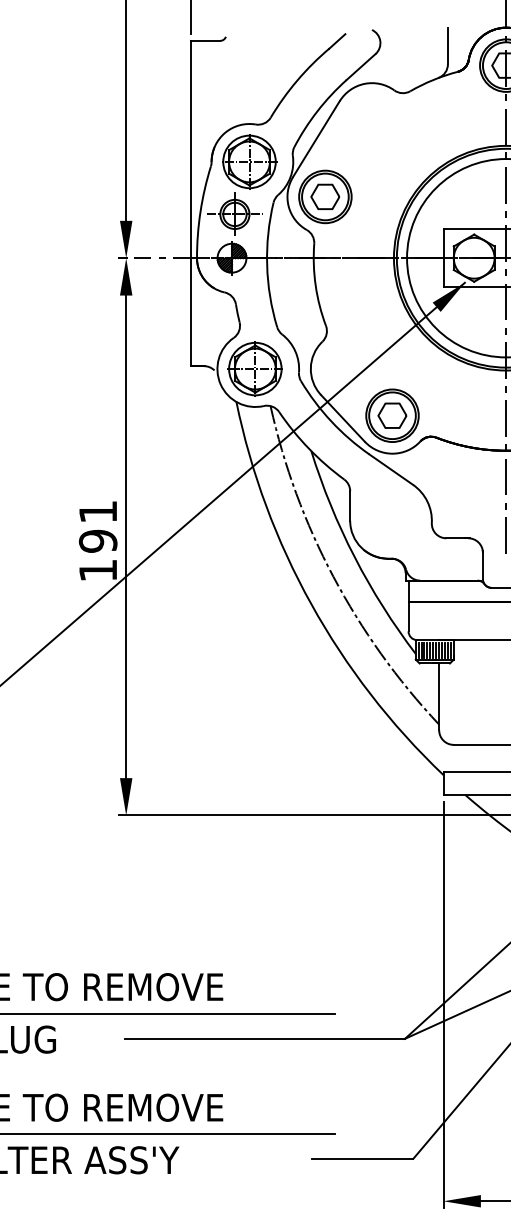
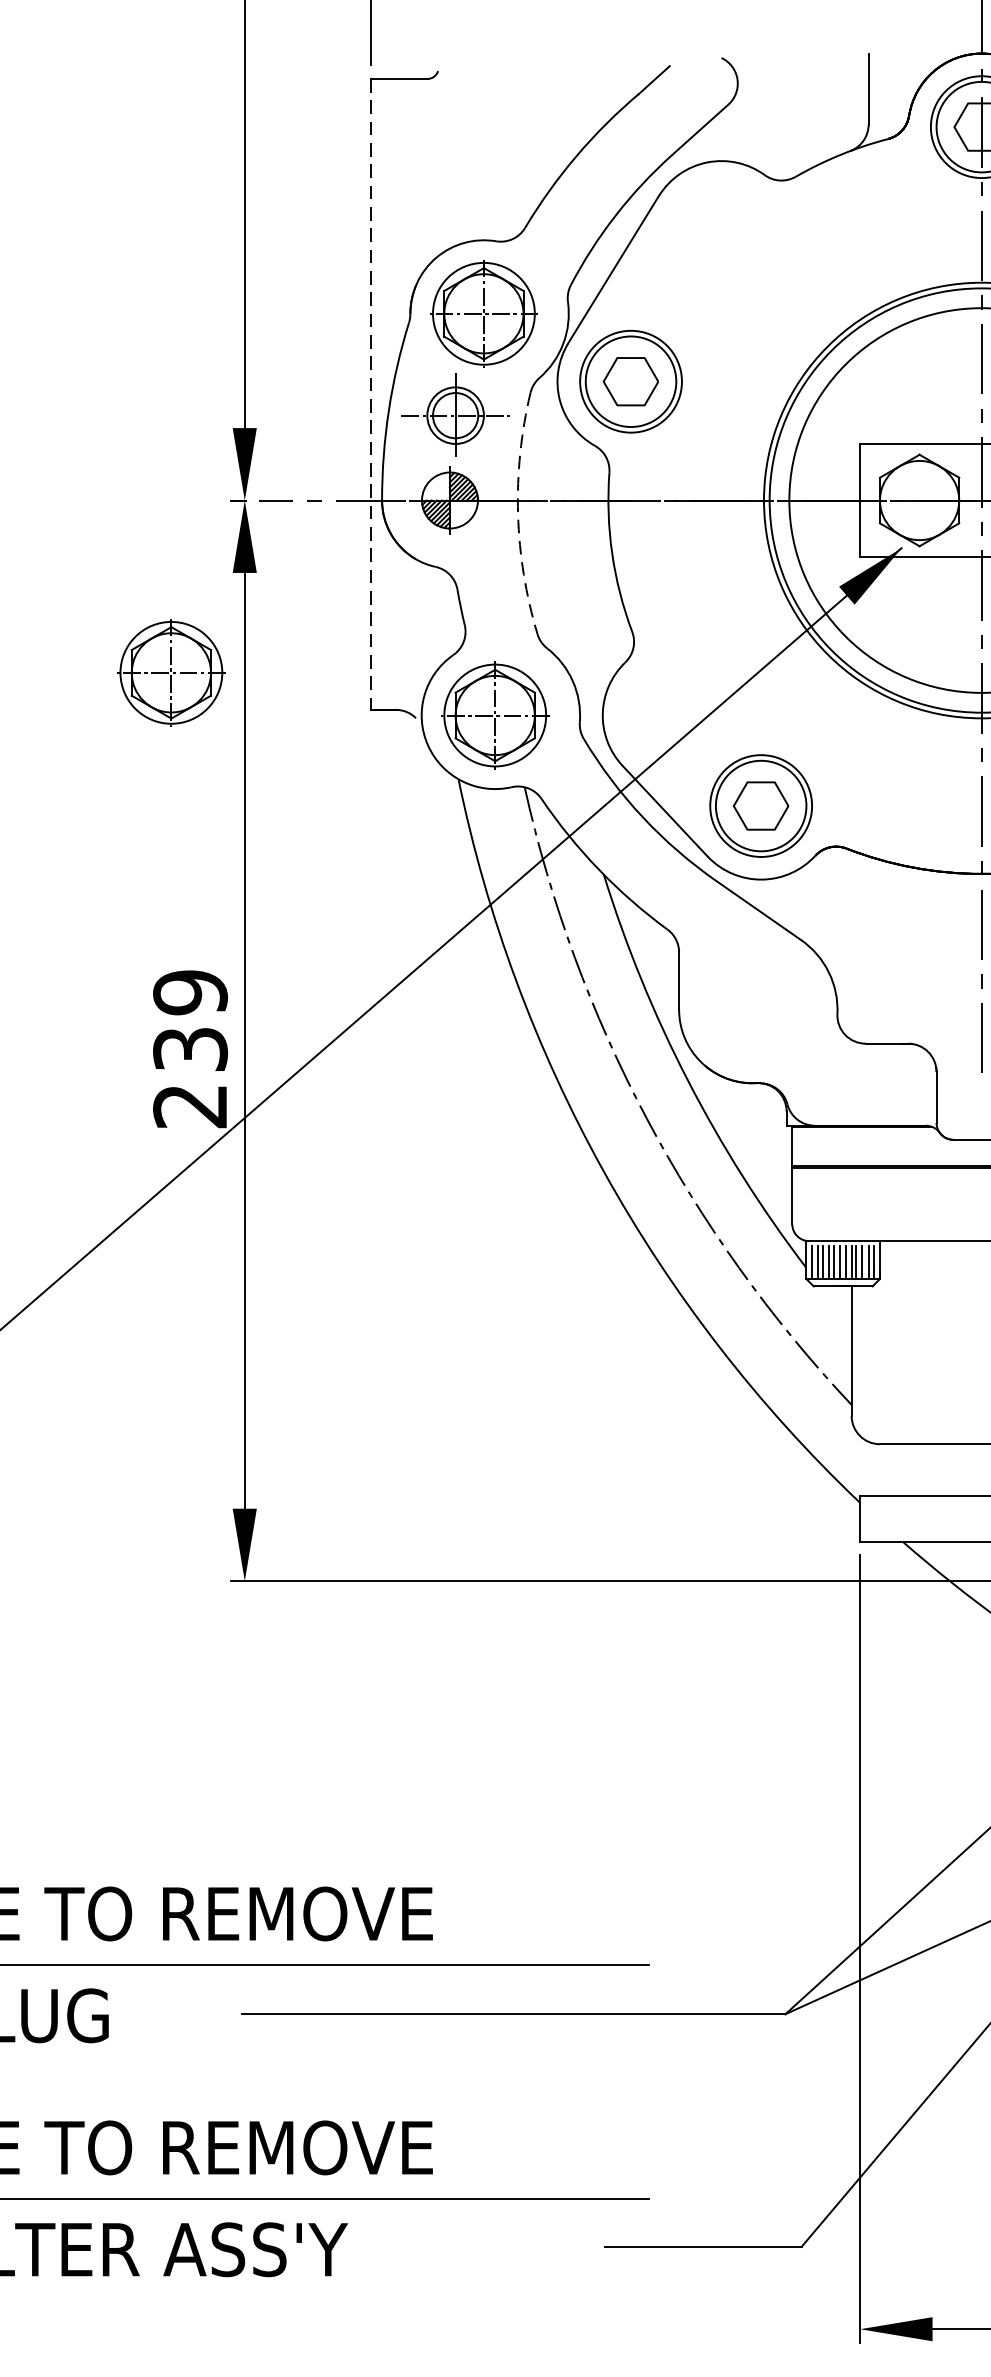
line: (191, 203) -> (371, 394), solid -> dashed
arc: (267, 265) -> (518, 514), solid -> dashed
part: (87, 346) -> (169, 671), added
text: (97, 540) -> (189, 1047), 191 -> 239

